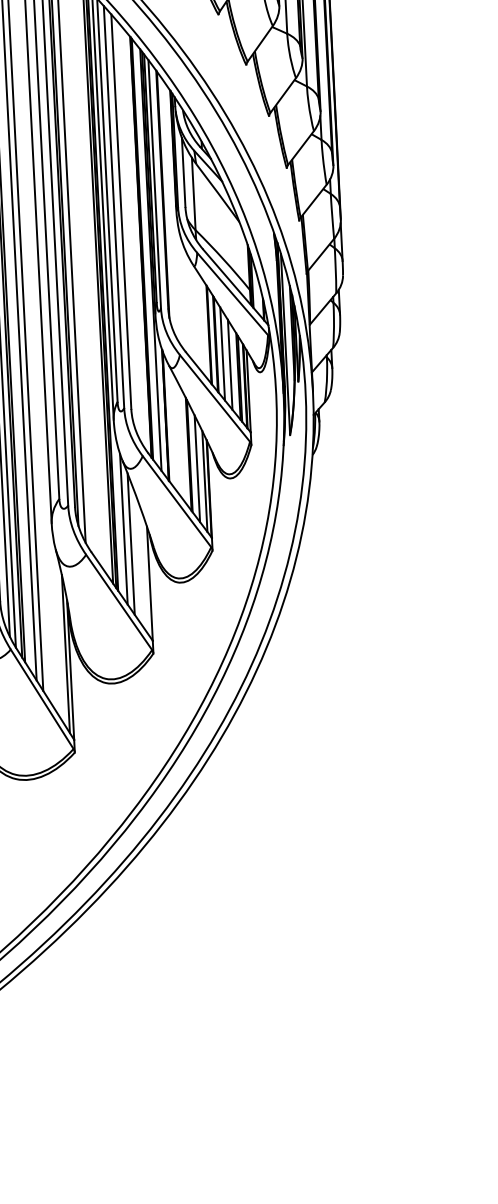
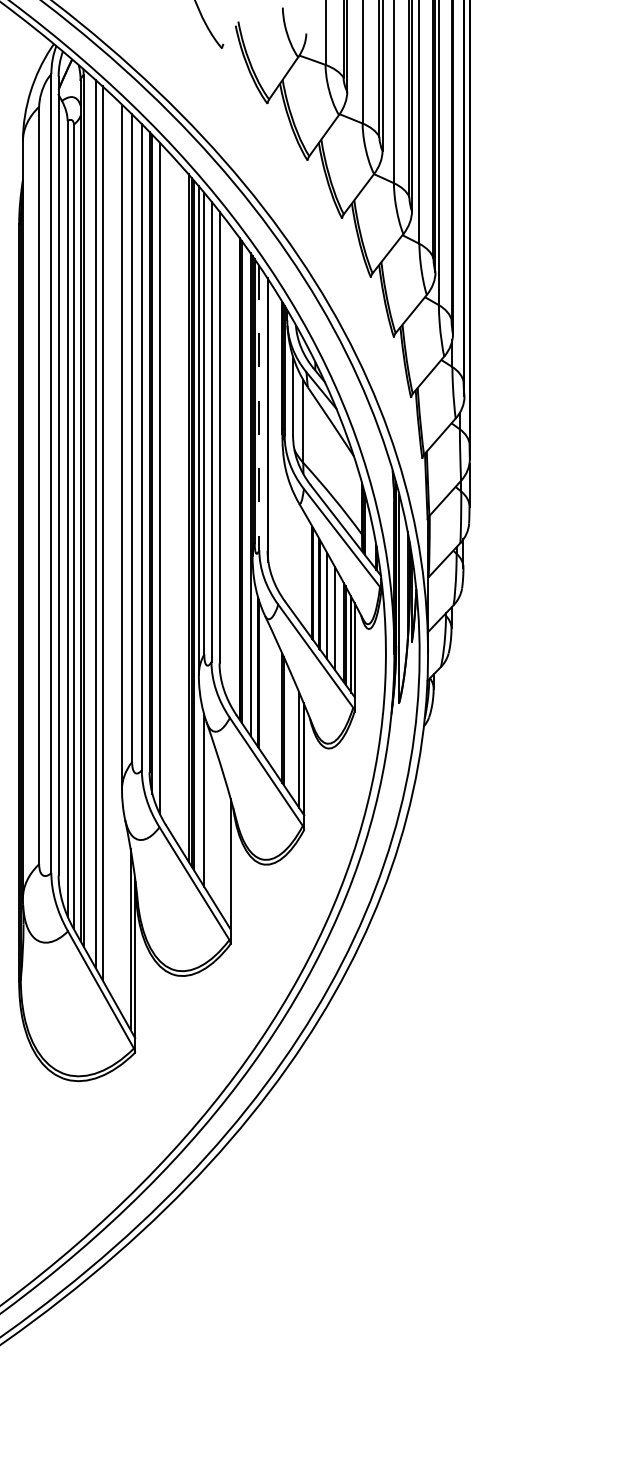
line: (154, 184) -> (259, 408), solid -> dashed
line: (197, 468) -> (291, 735), removed
line: (131, 543) -> (211, 817), removed

